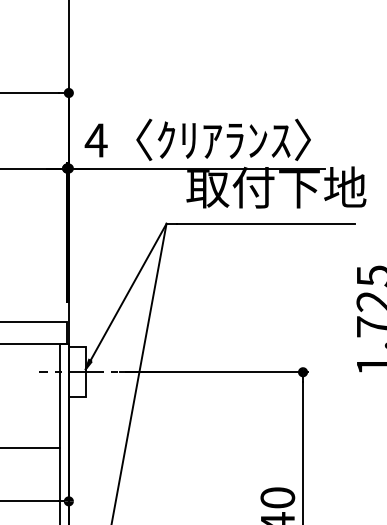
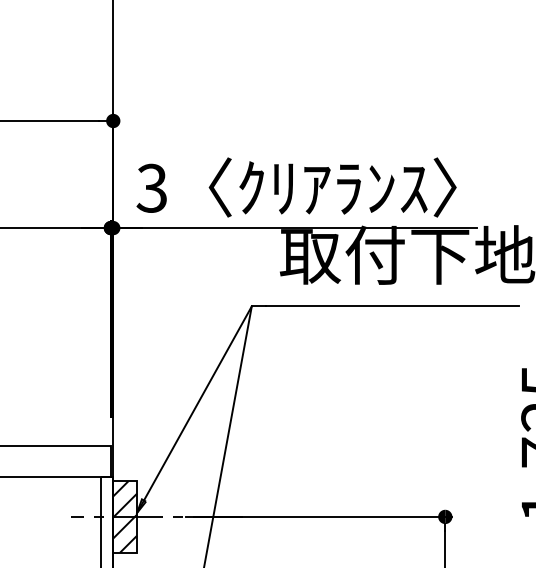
text: (95, 140) -> (151, 188), 4 -> 3
hatch: (76, 372) -> (124, 517), added

